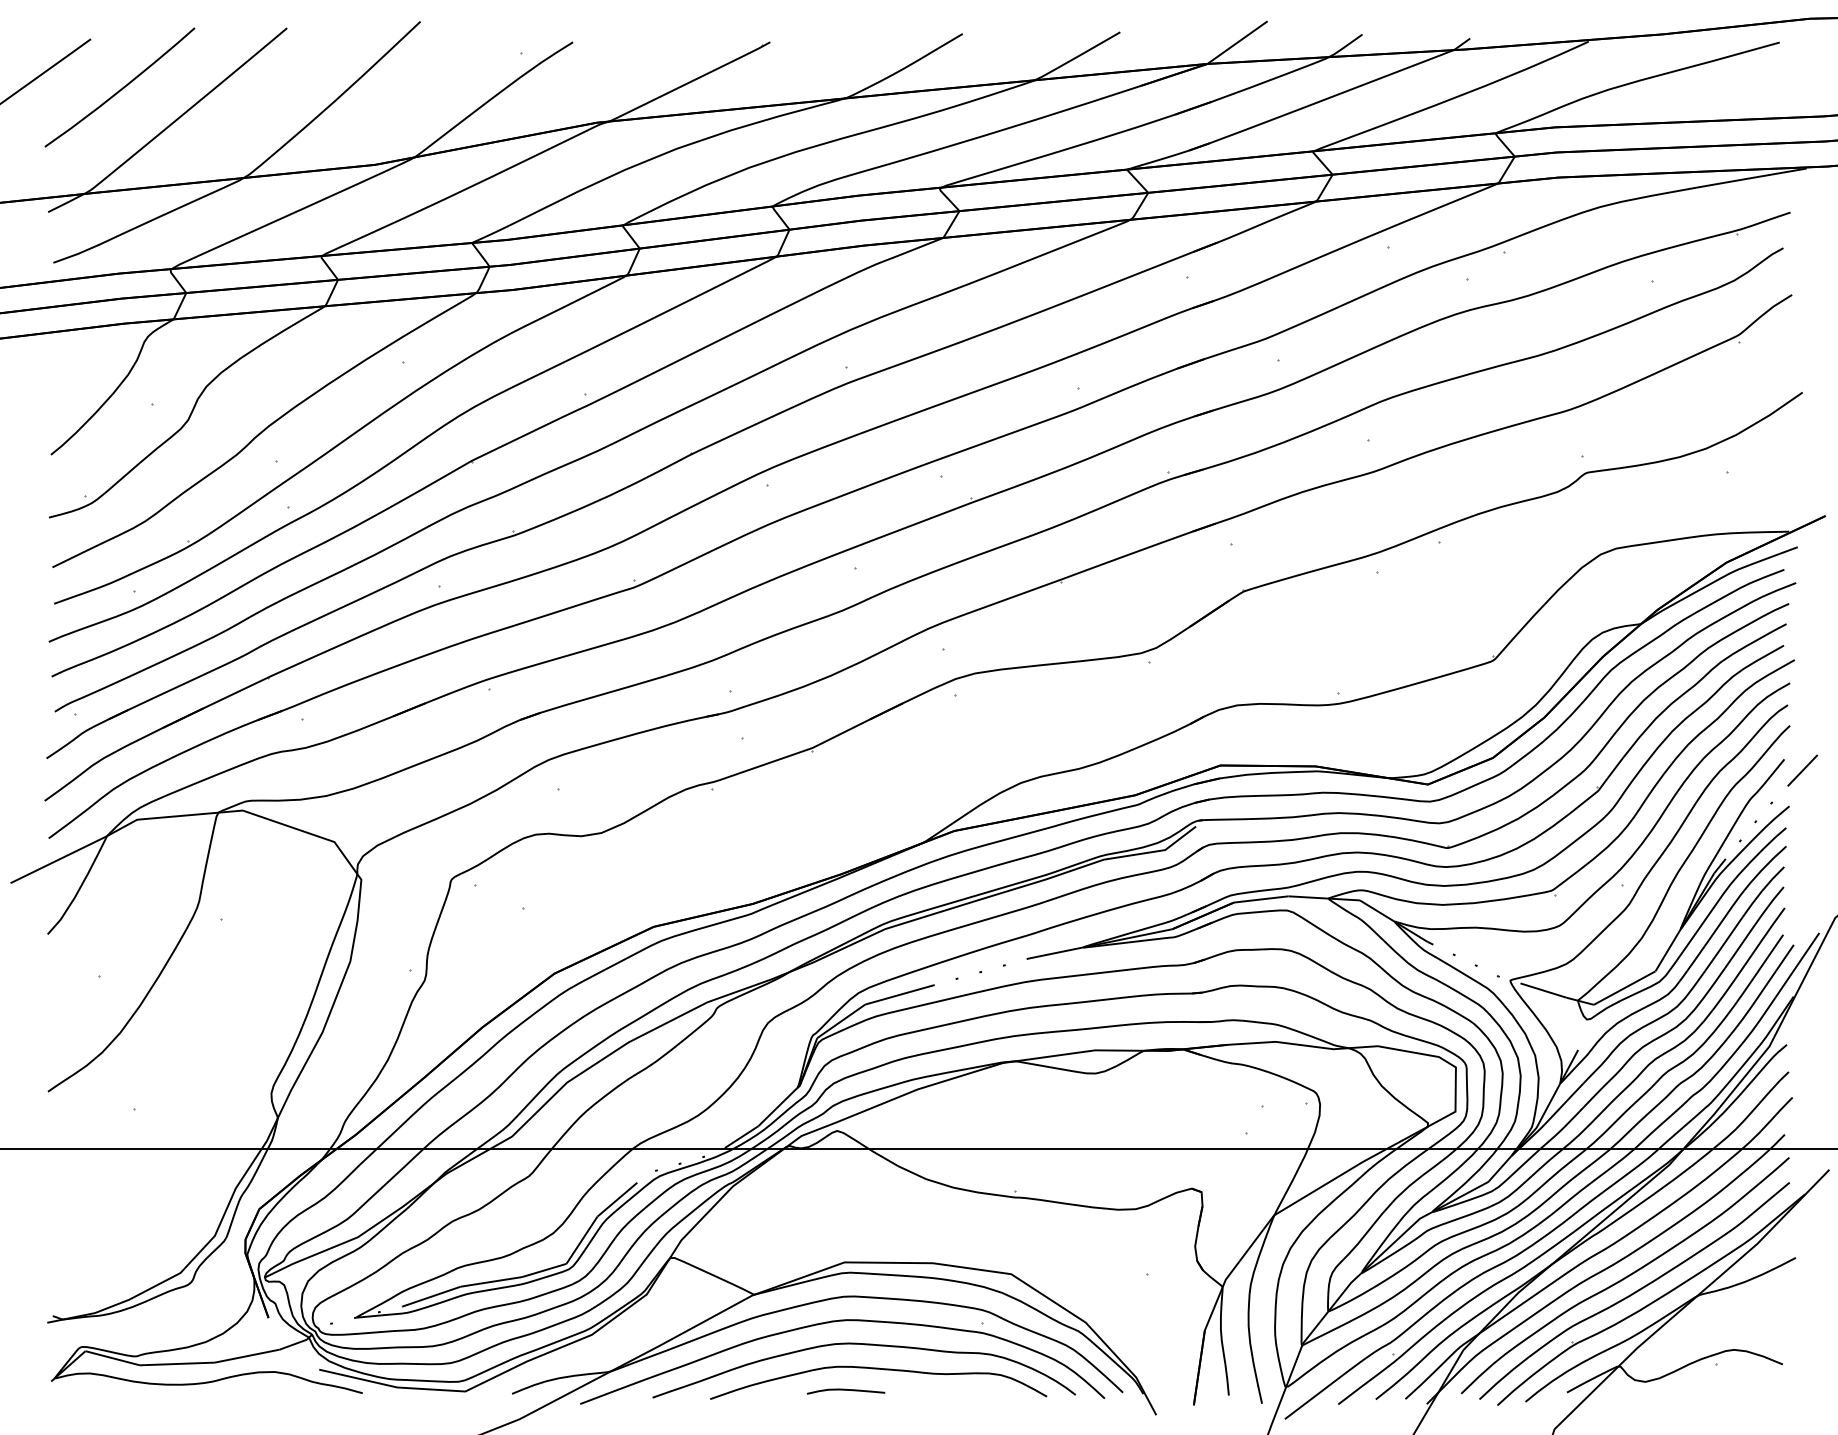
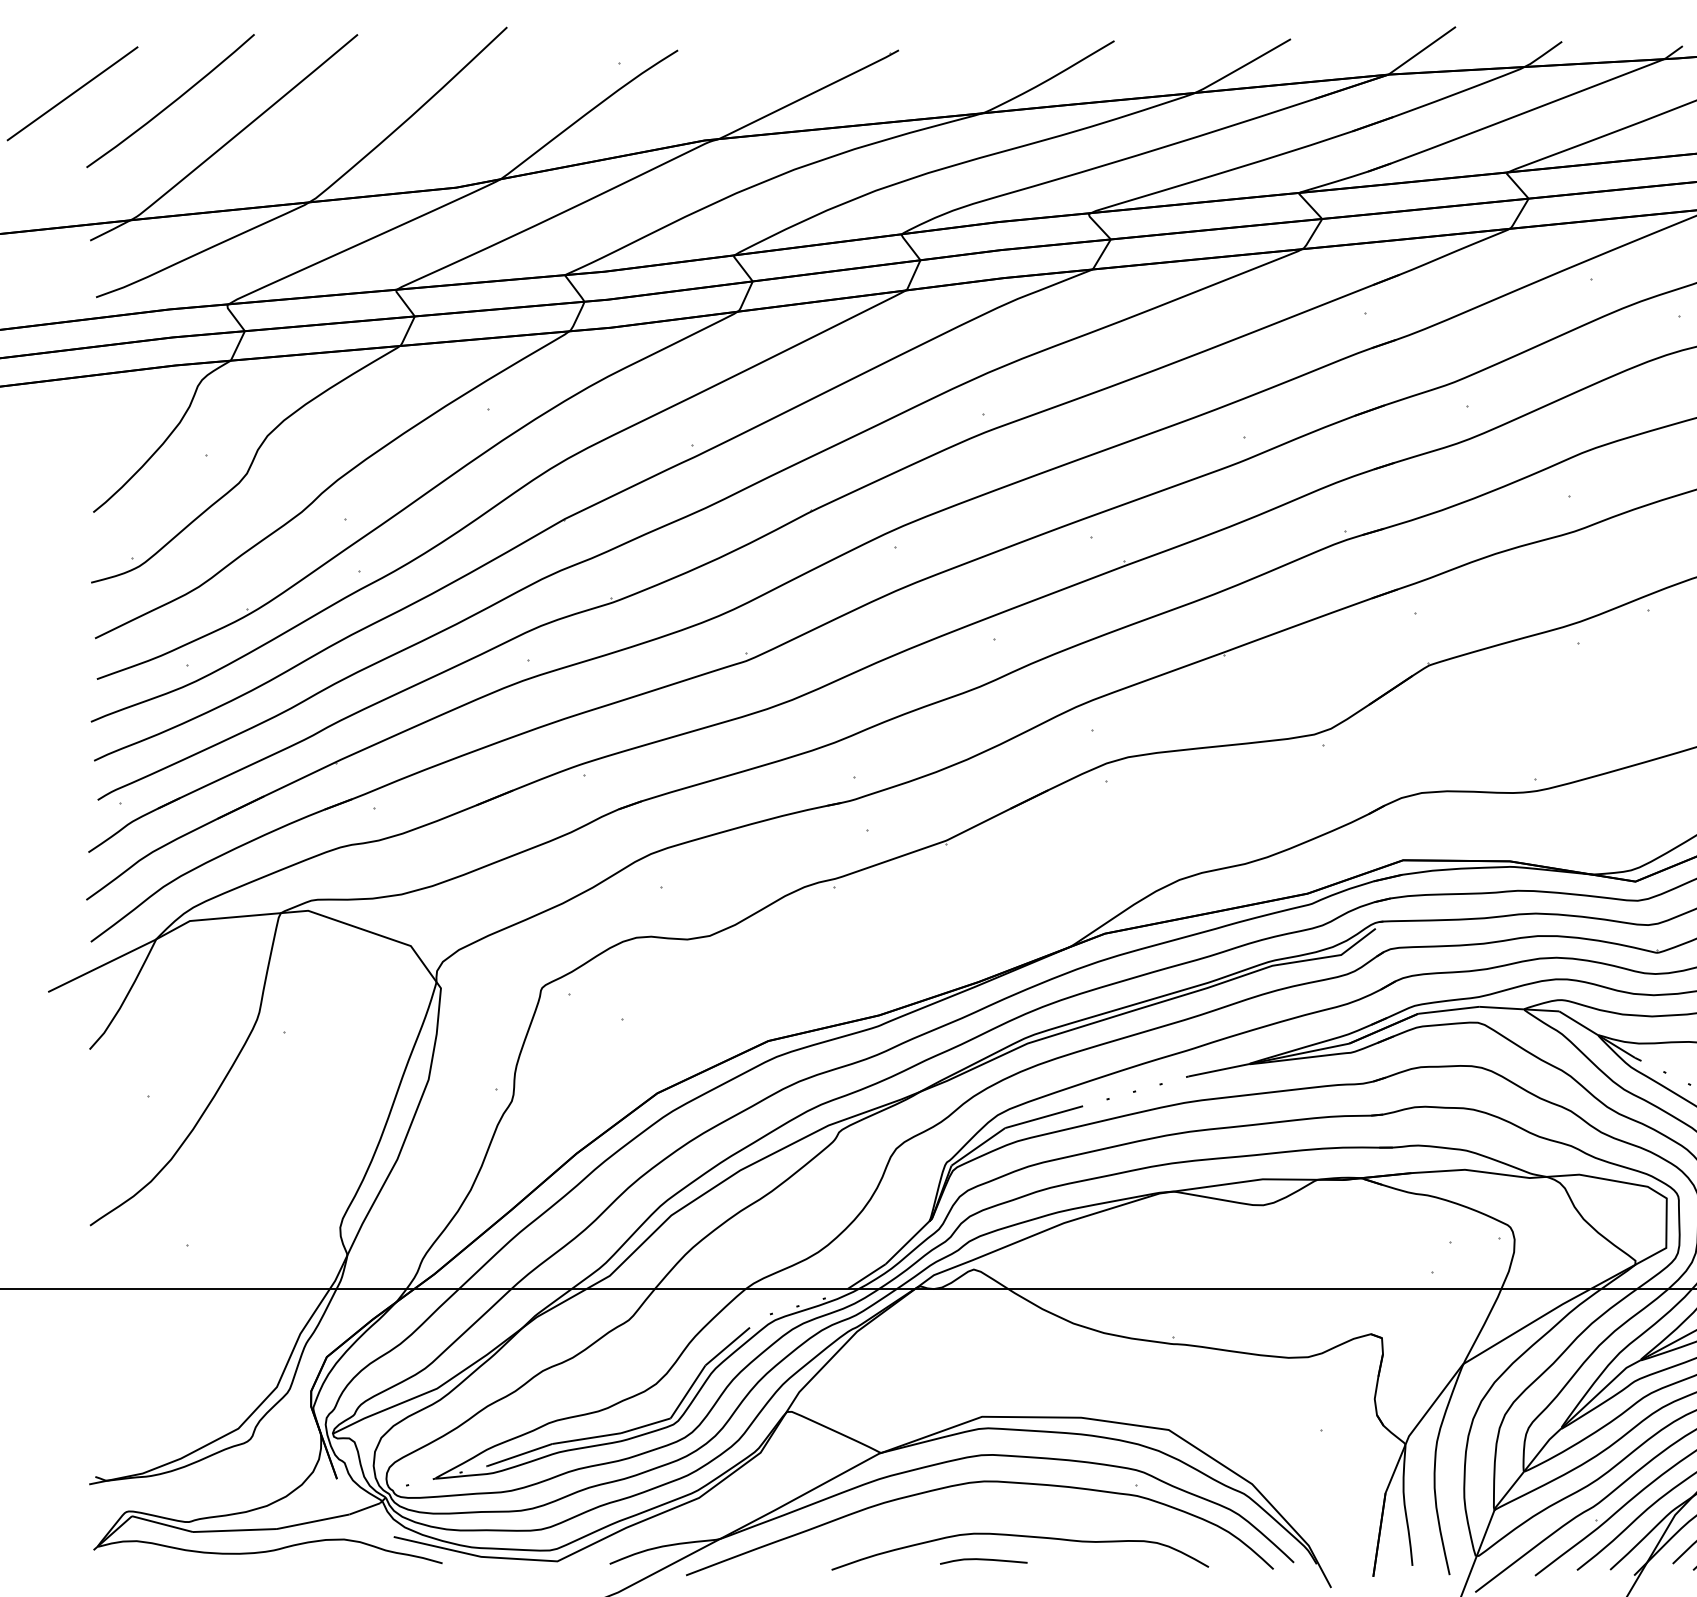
curve: (864, 1345) -> (1004, 1509), removed

